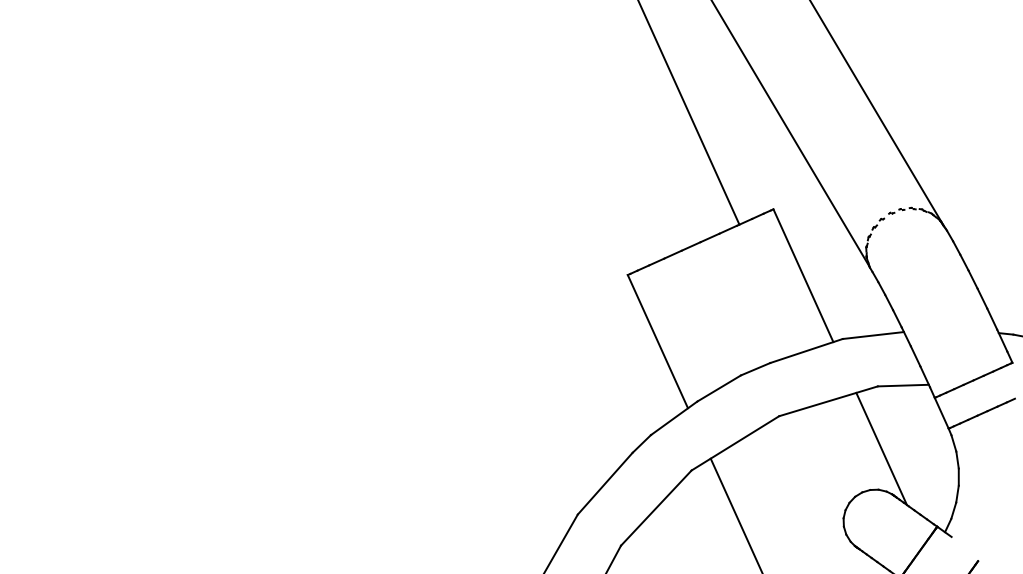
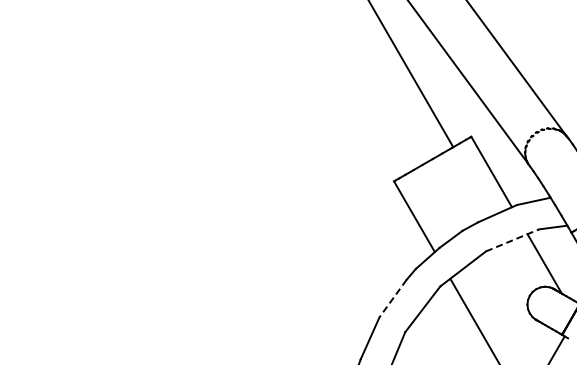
line: (828, 401) -> (512, 240), solid -> dashed
line: (604, 483) -> (392, 298), solid -> dashed

